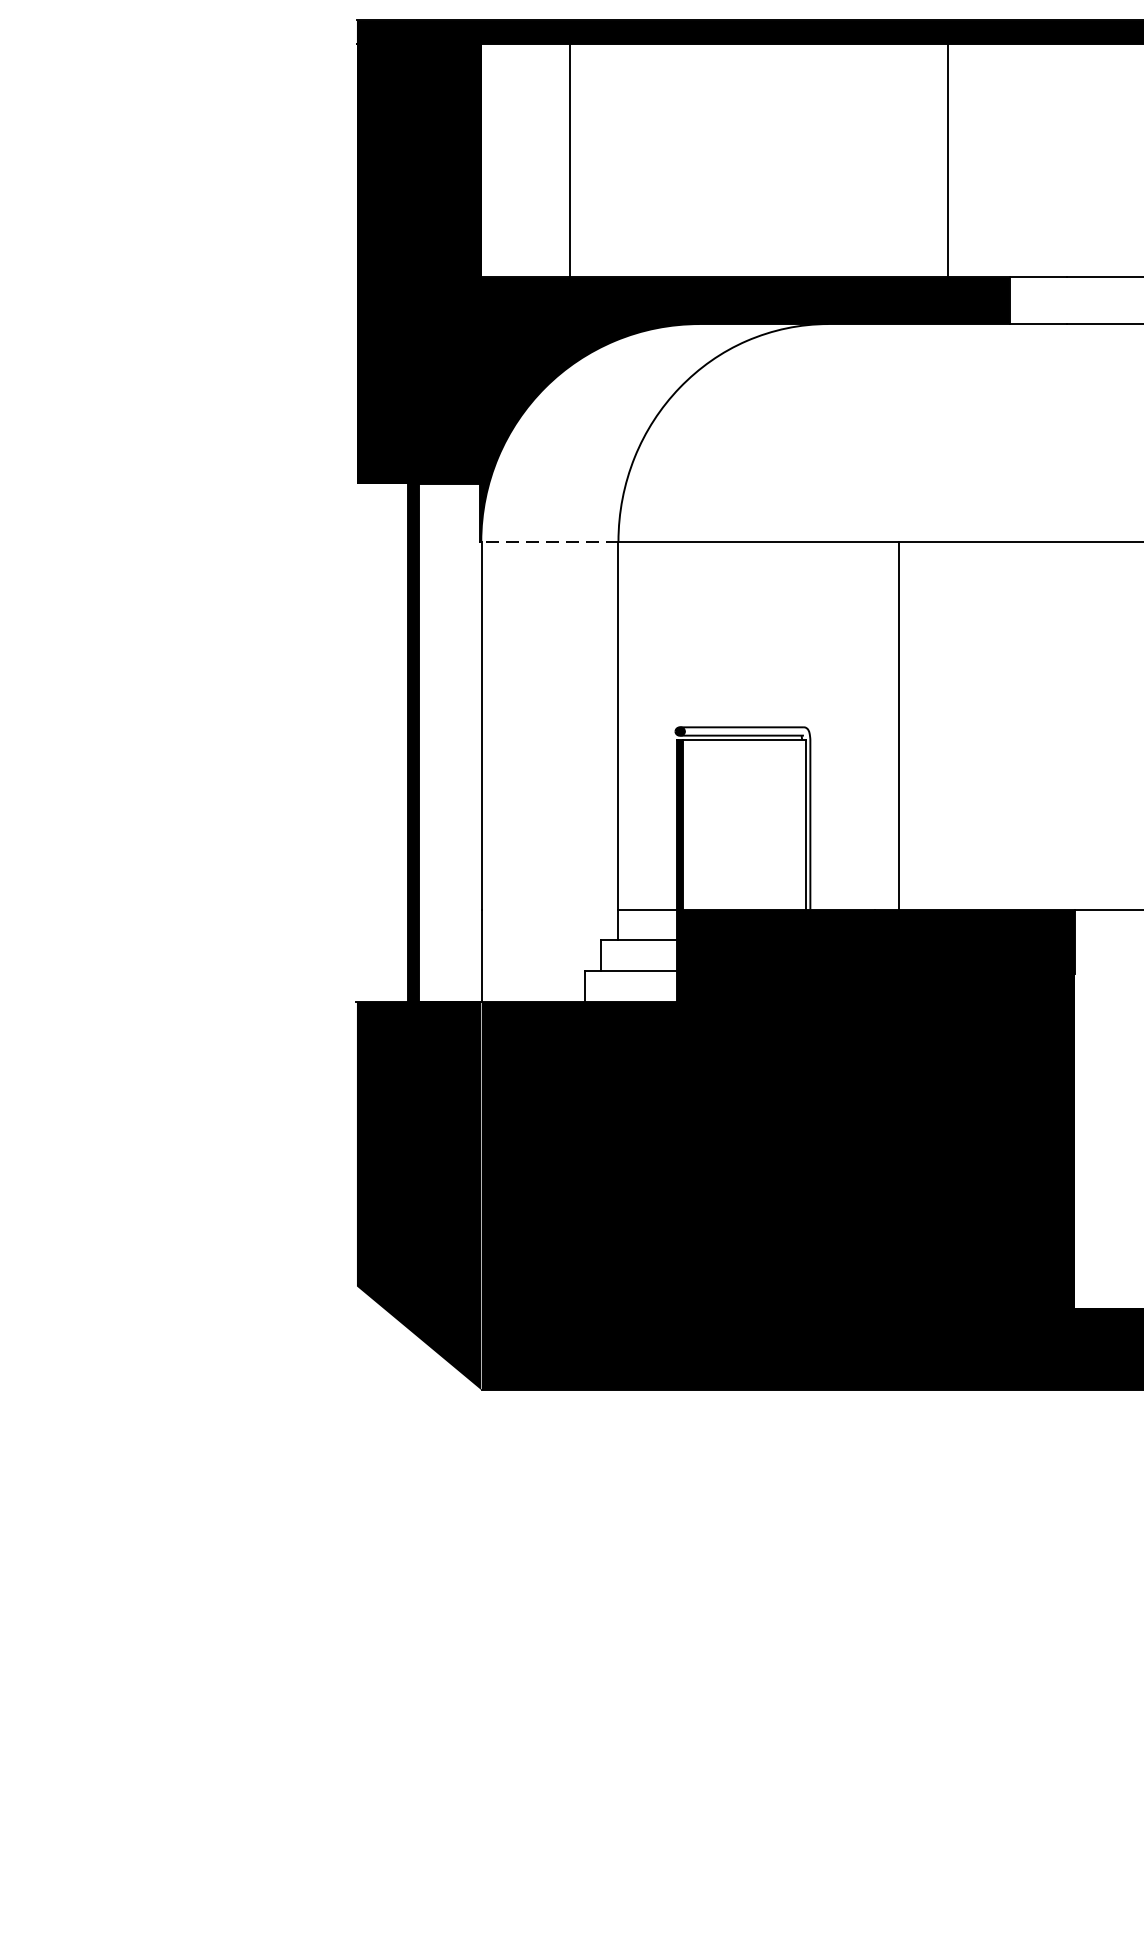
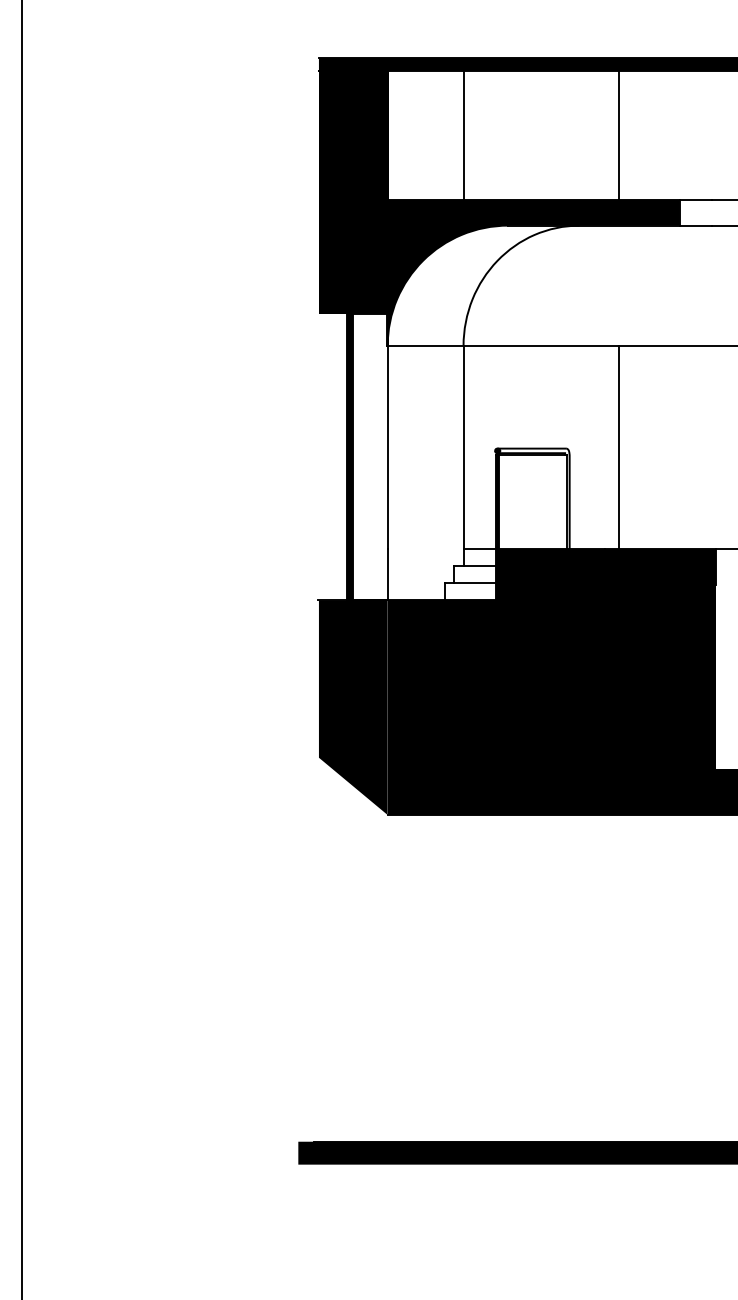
line: (569, 159) -> (463, 134), moved
line: (947, 159) -> (618, 134), moved
line: (549, 540) -> (425, 345), dashed -> solid

